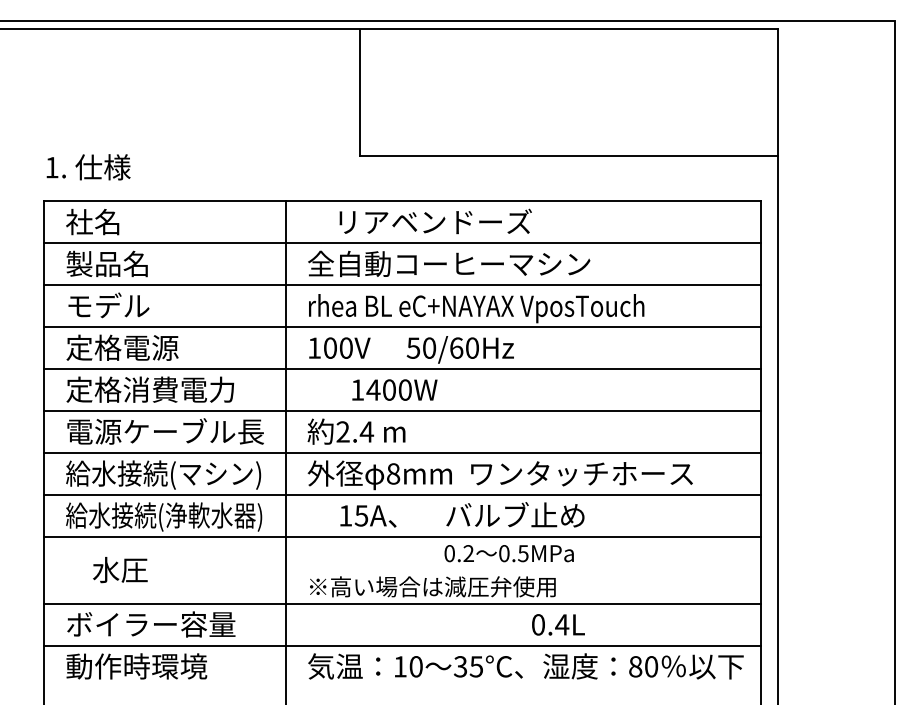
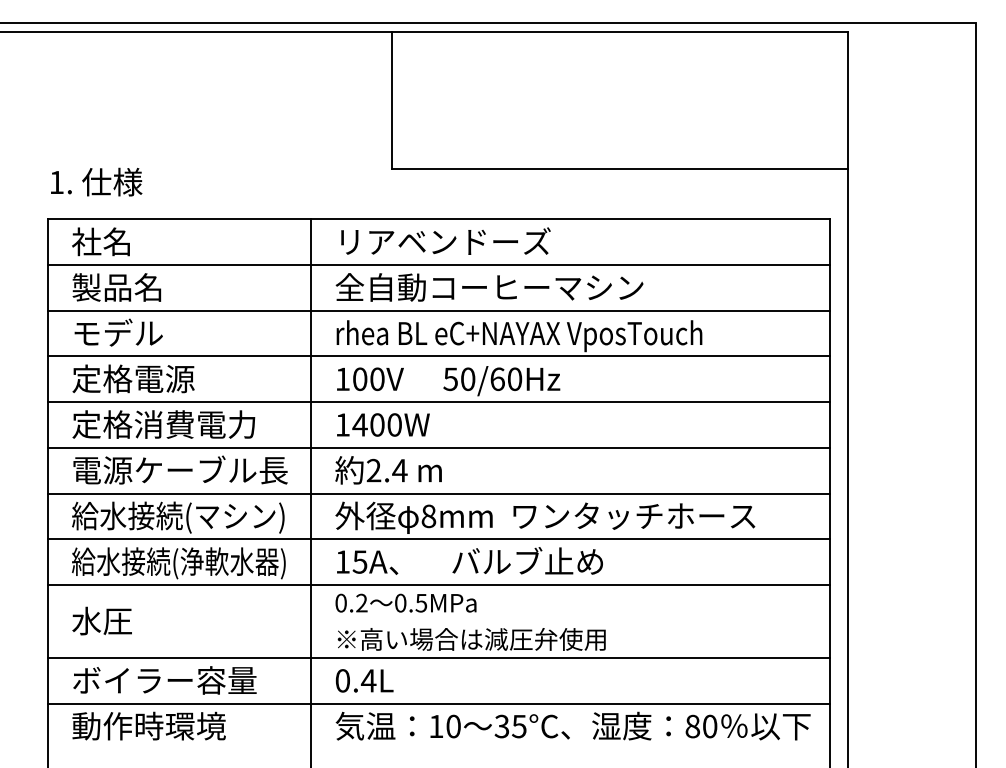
text: (435, 220) -> (445, 240), moved
text: (394, 389) -> (383, 424), moved
text: (461, 514) -> (469, 560), moved
text: (508, 552) -> (405, 602), moved
text: (119, 569) -> (101, 620), moved
text: (558, 624) -> (364, 680), moved

